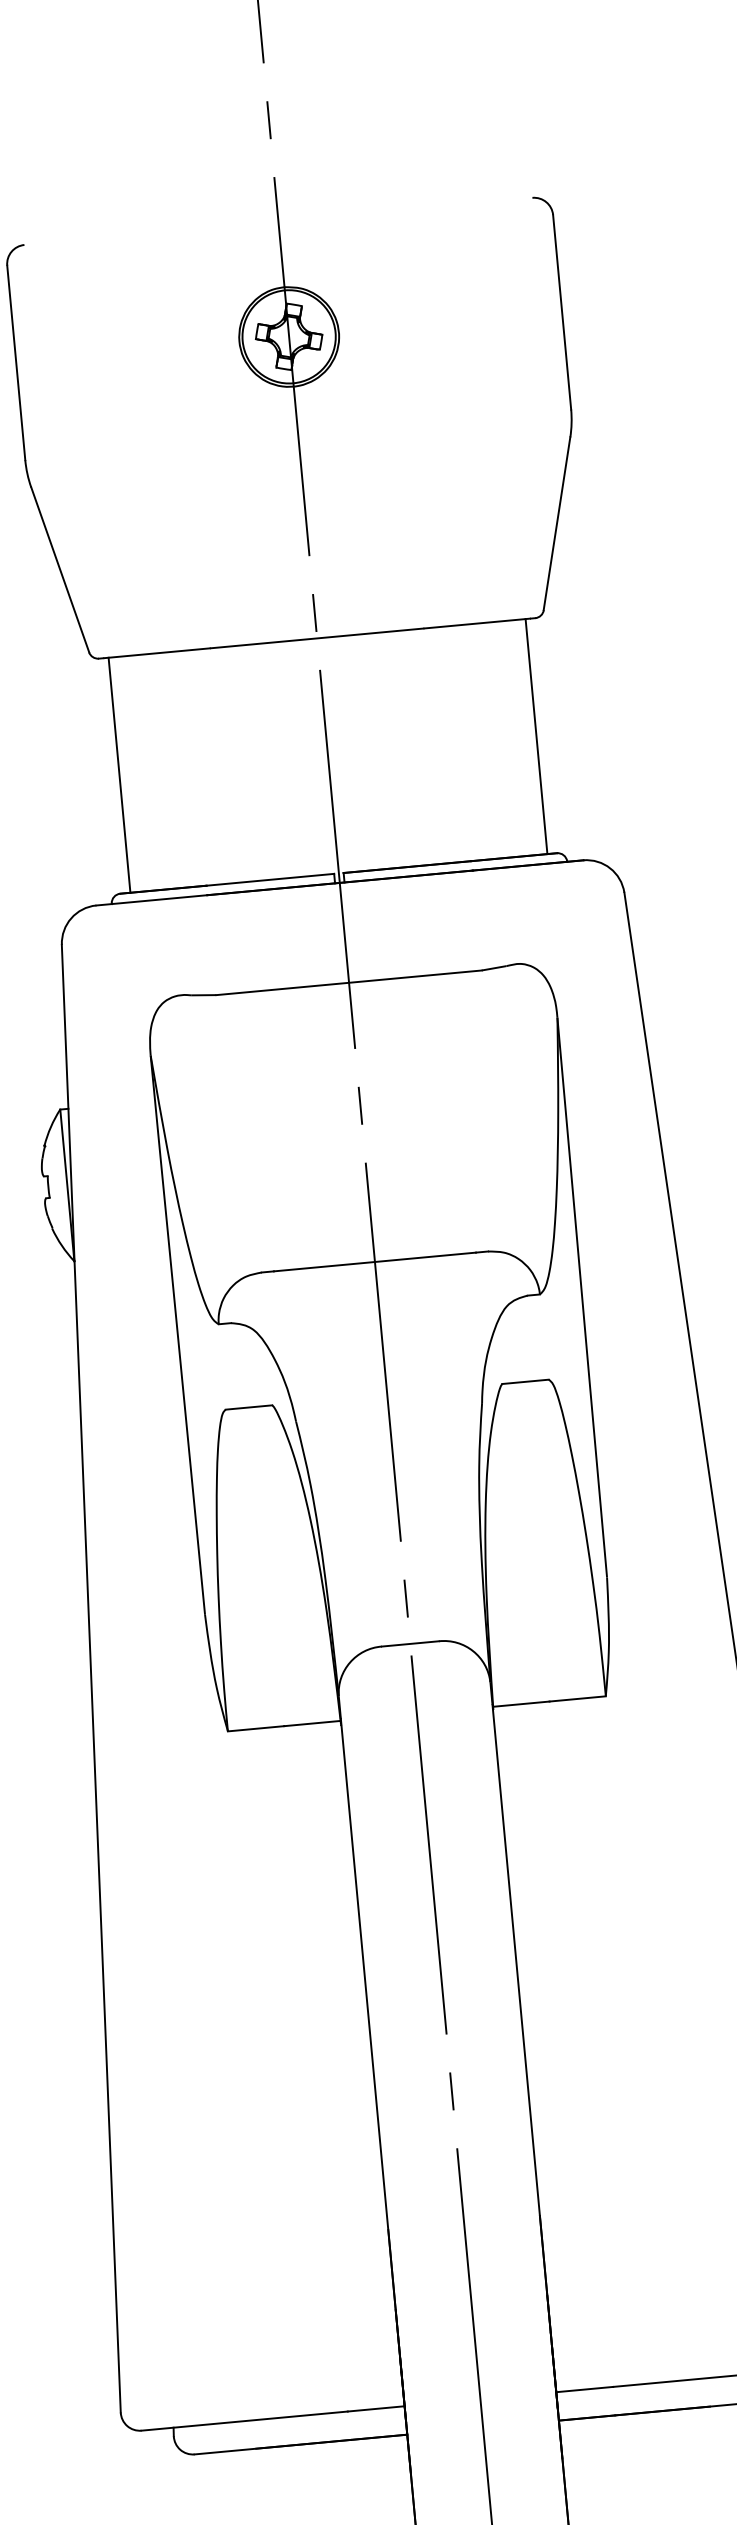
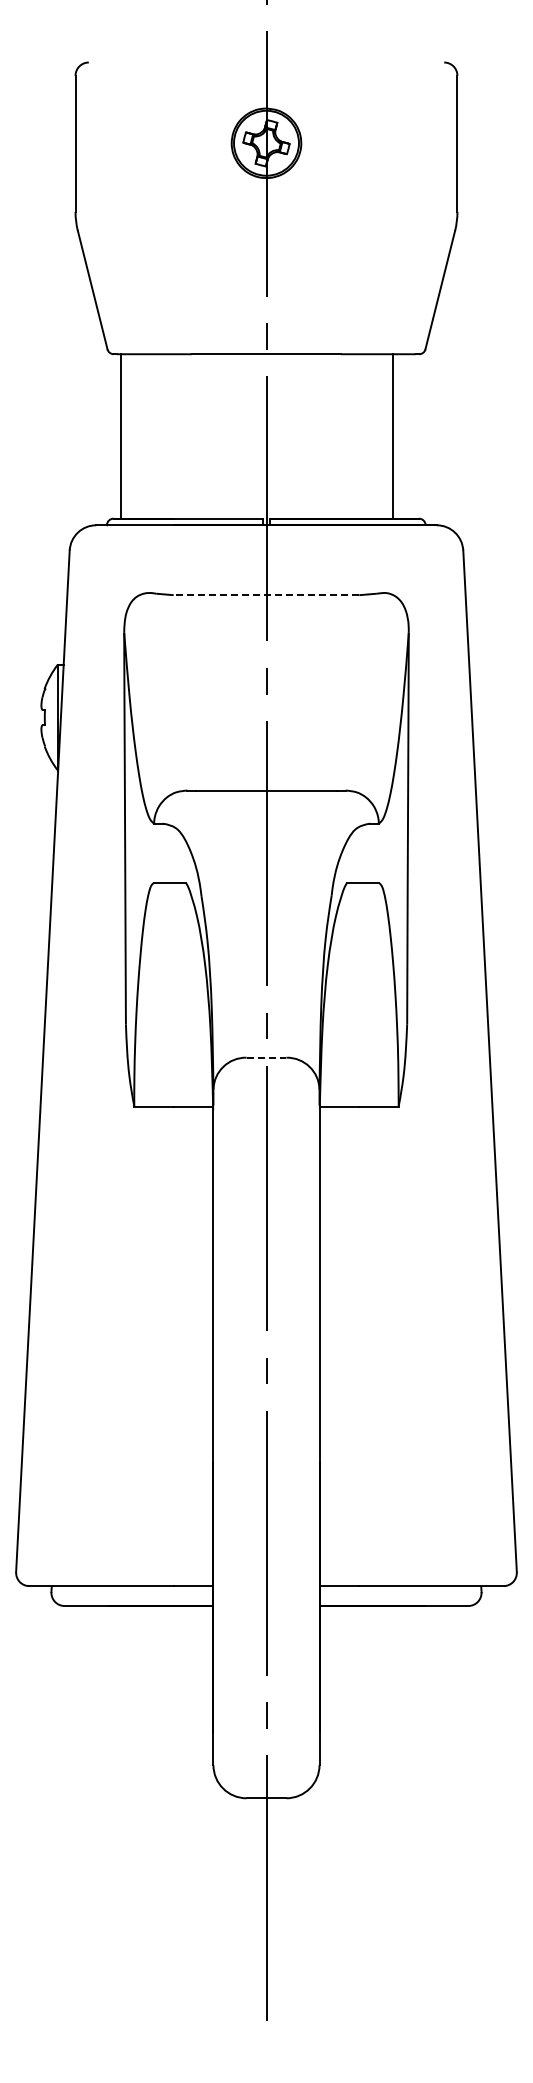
line: (536, 736) -> (393, 436), moved
line: (349, 983) -> (266, 595), solid -> dashed
line: (410, 1643) -> (266, 1057), solid -> dashed

